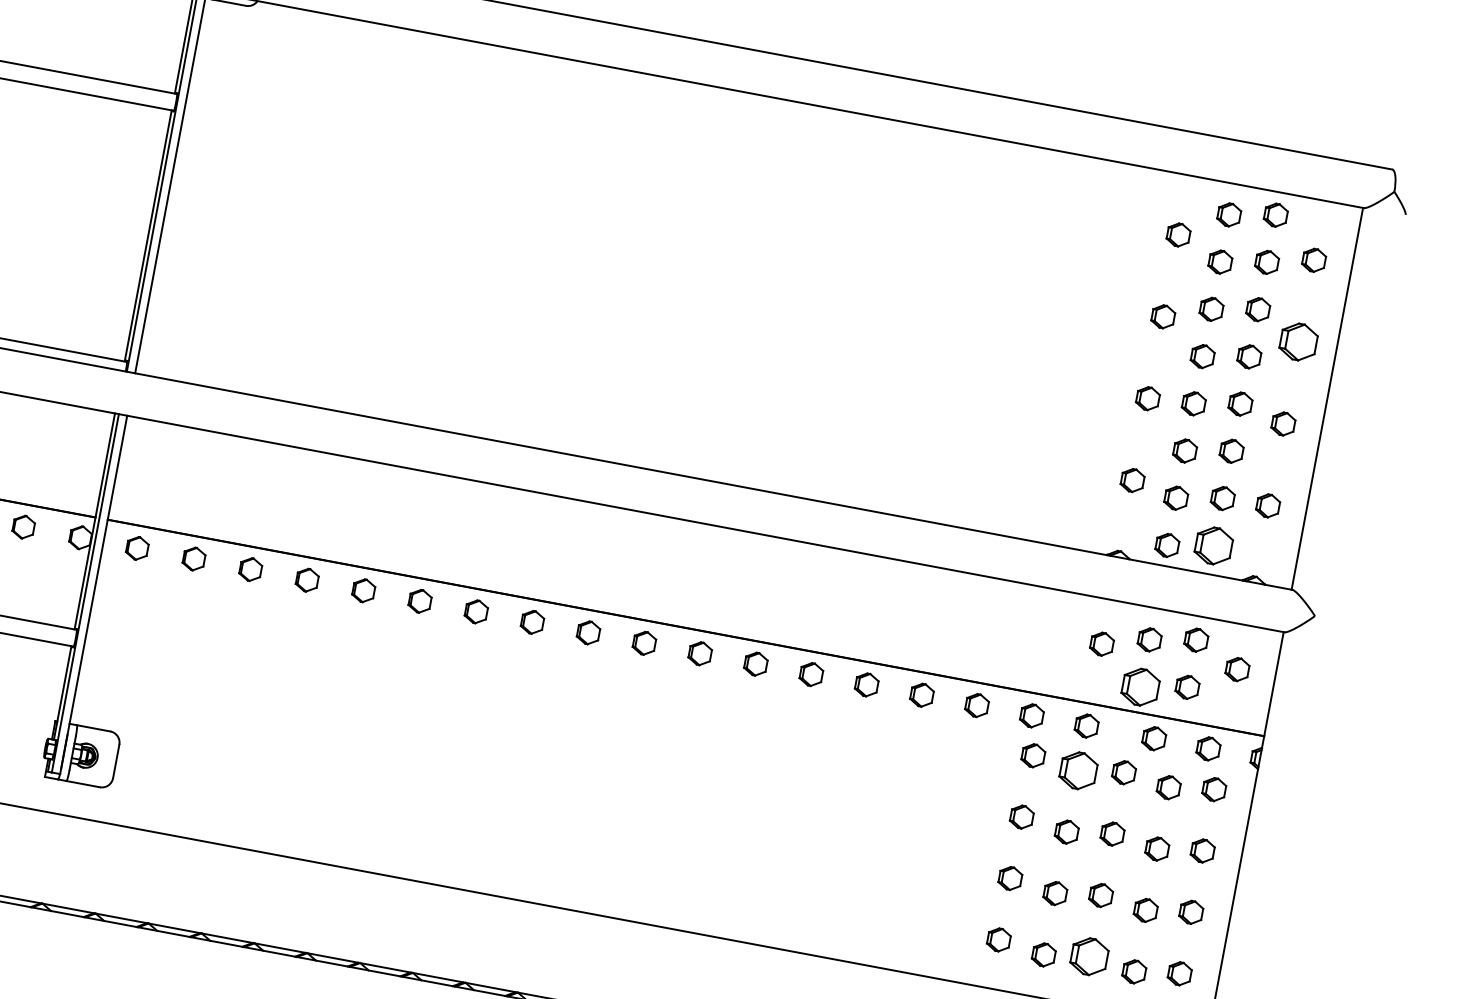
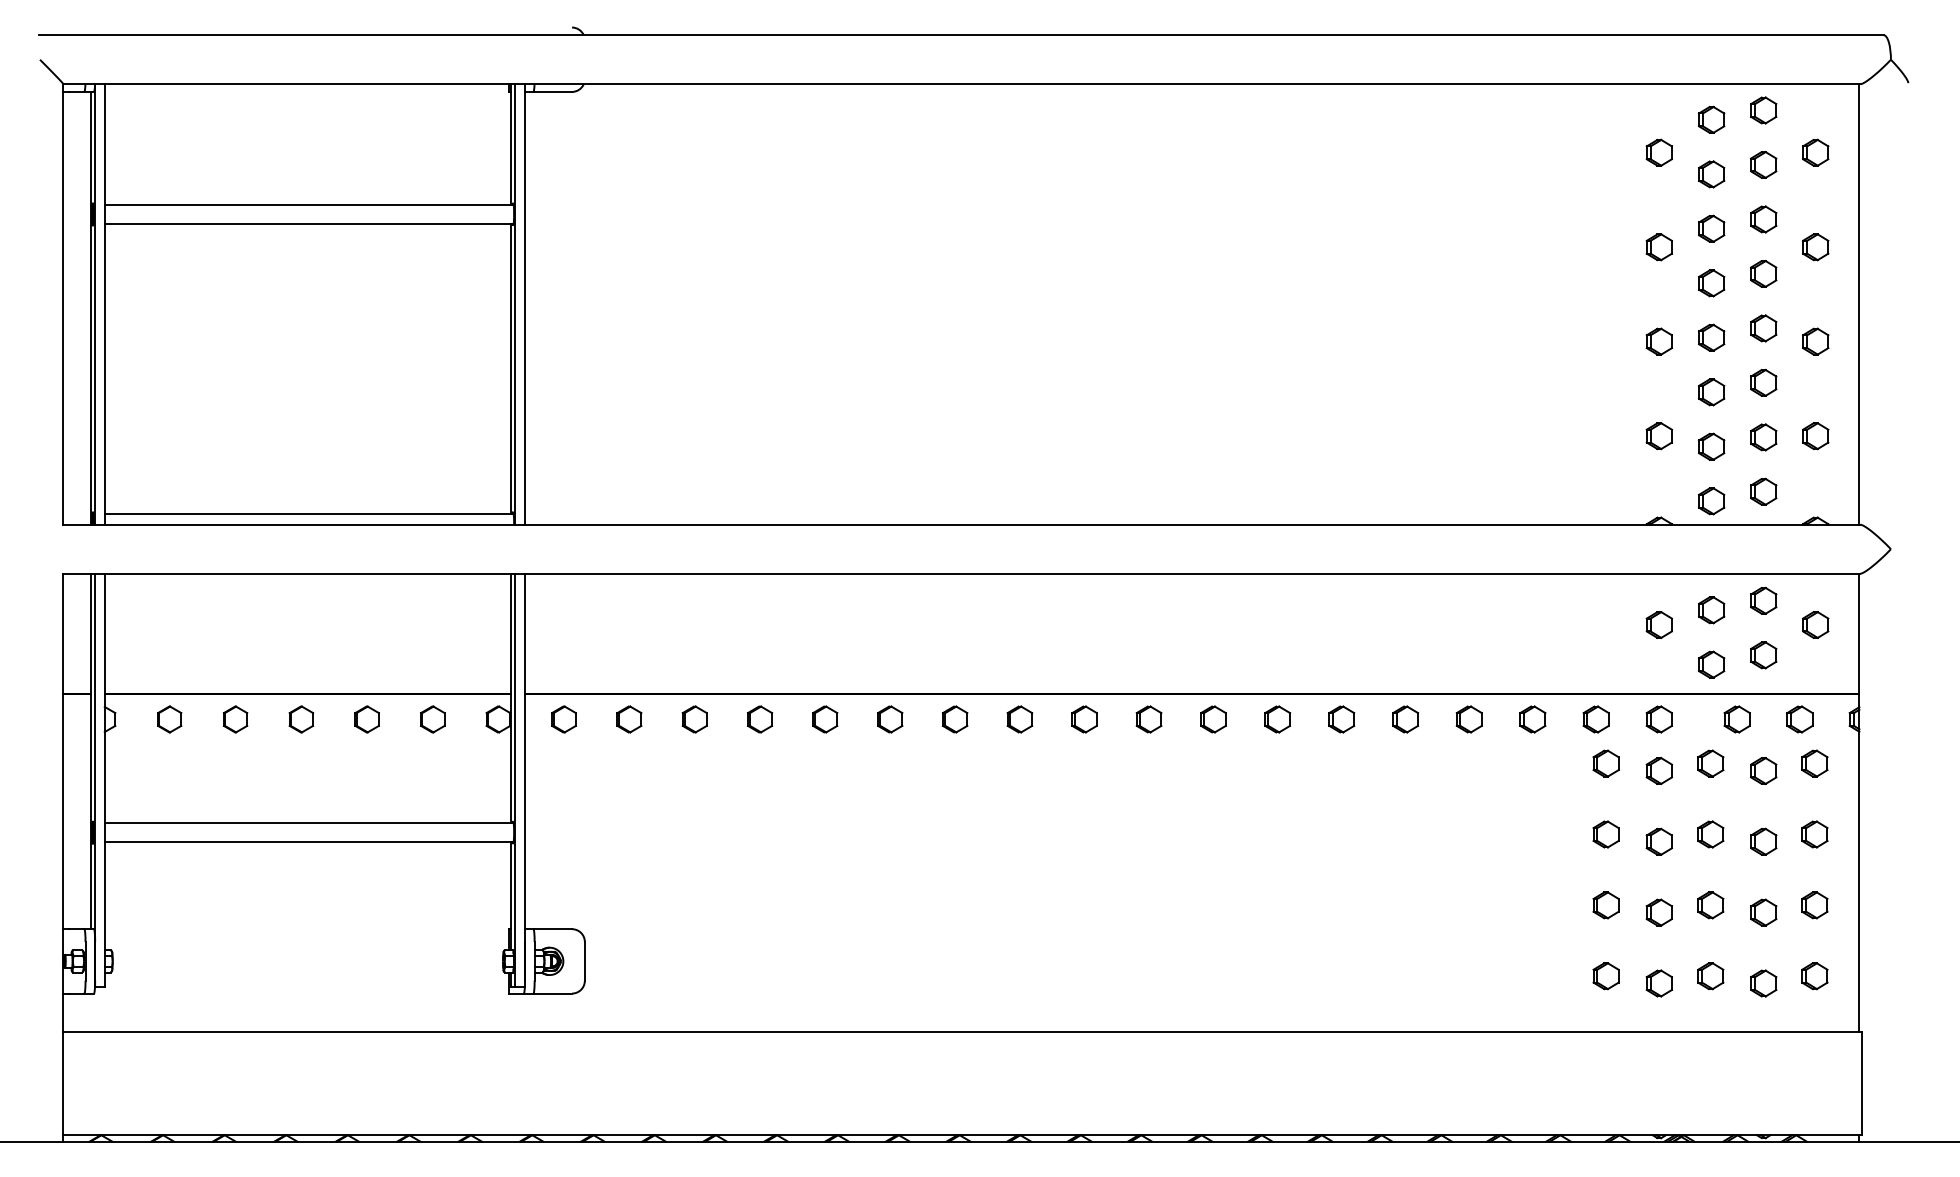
part: (1298, 342) -> (1815, 247), size x0.62
part: (1213, 545) -> (1763, 491), size x0.62
part: (1140, 686) -> (1711, 664), size x0.62
part: (1077, 770) -> (1658, 770), size x0.62
part: (1089, 957) -> (1710, 976), size x0.62

